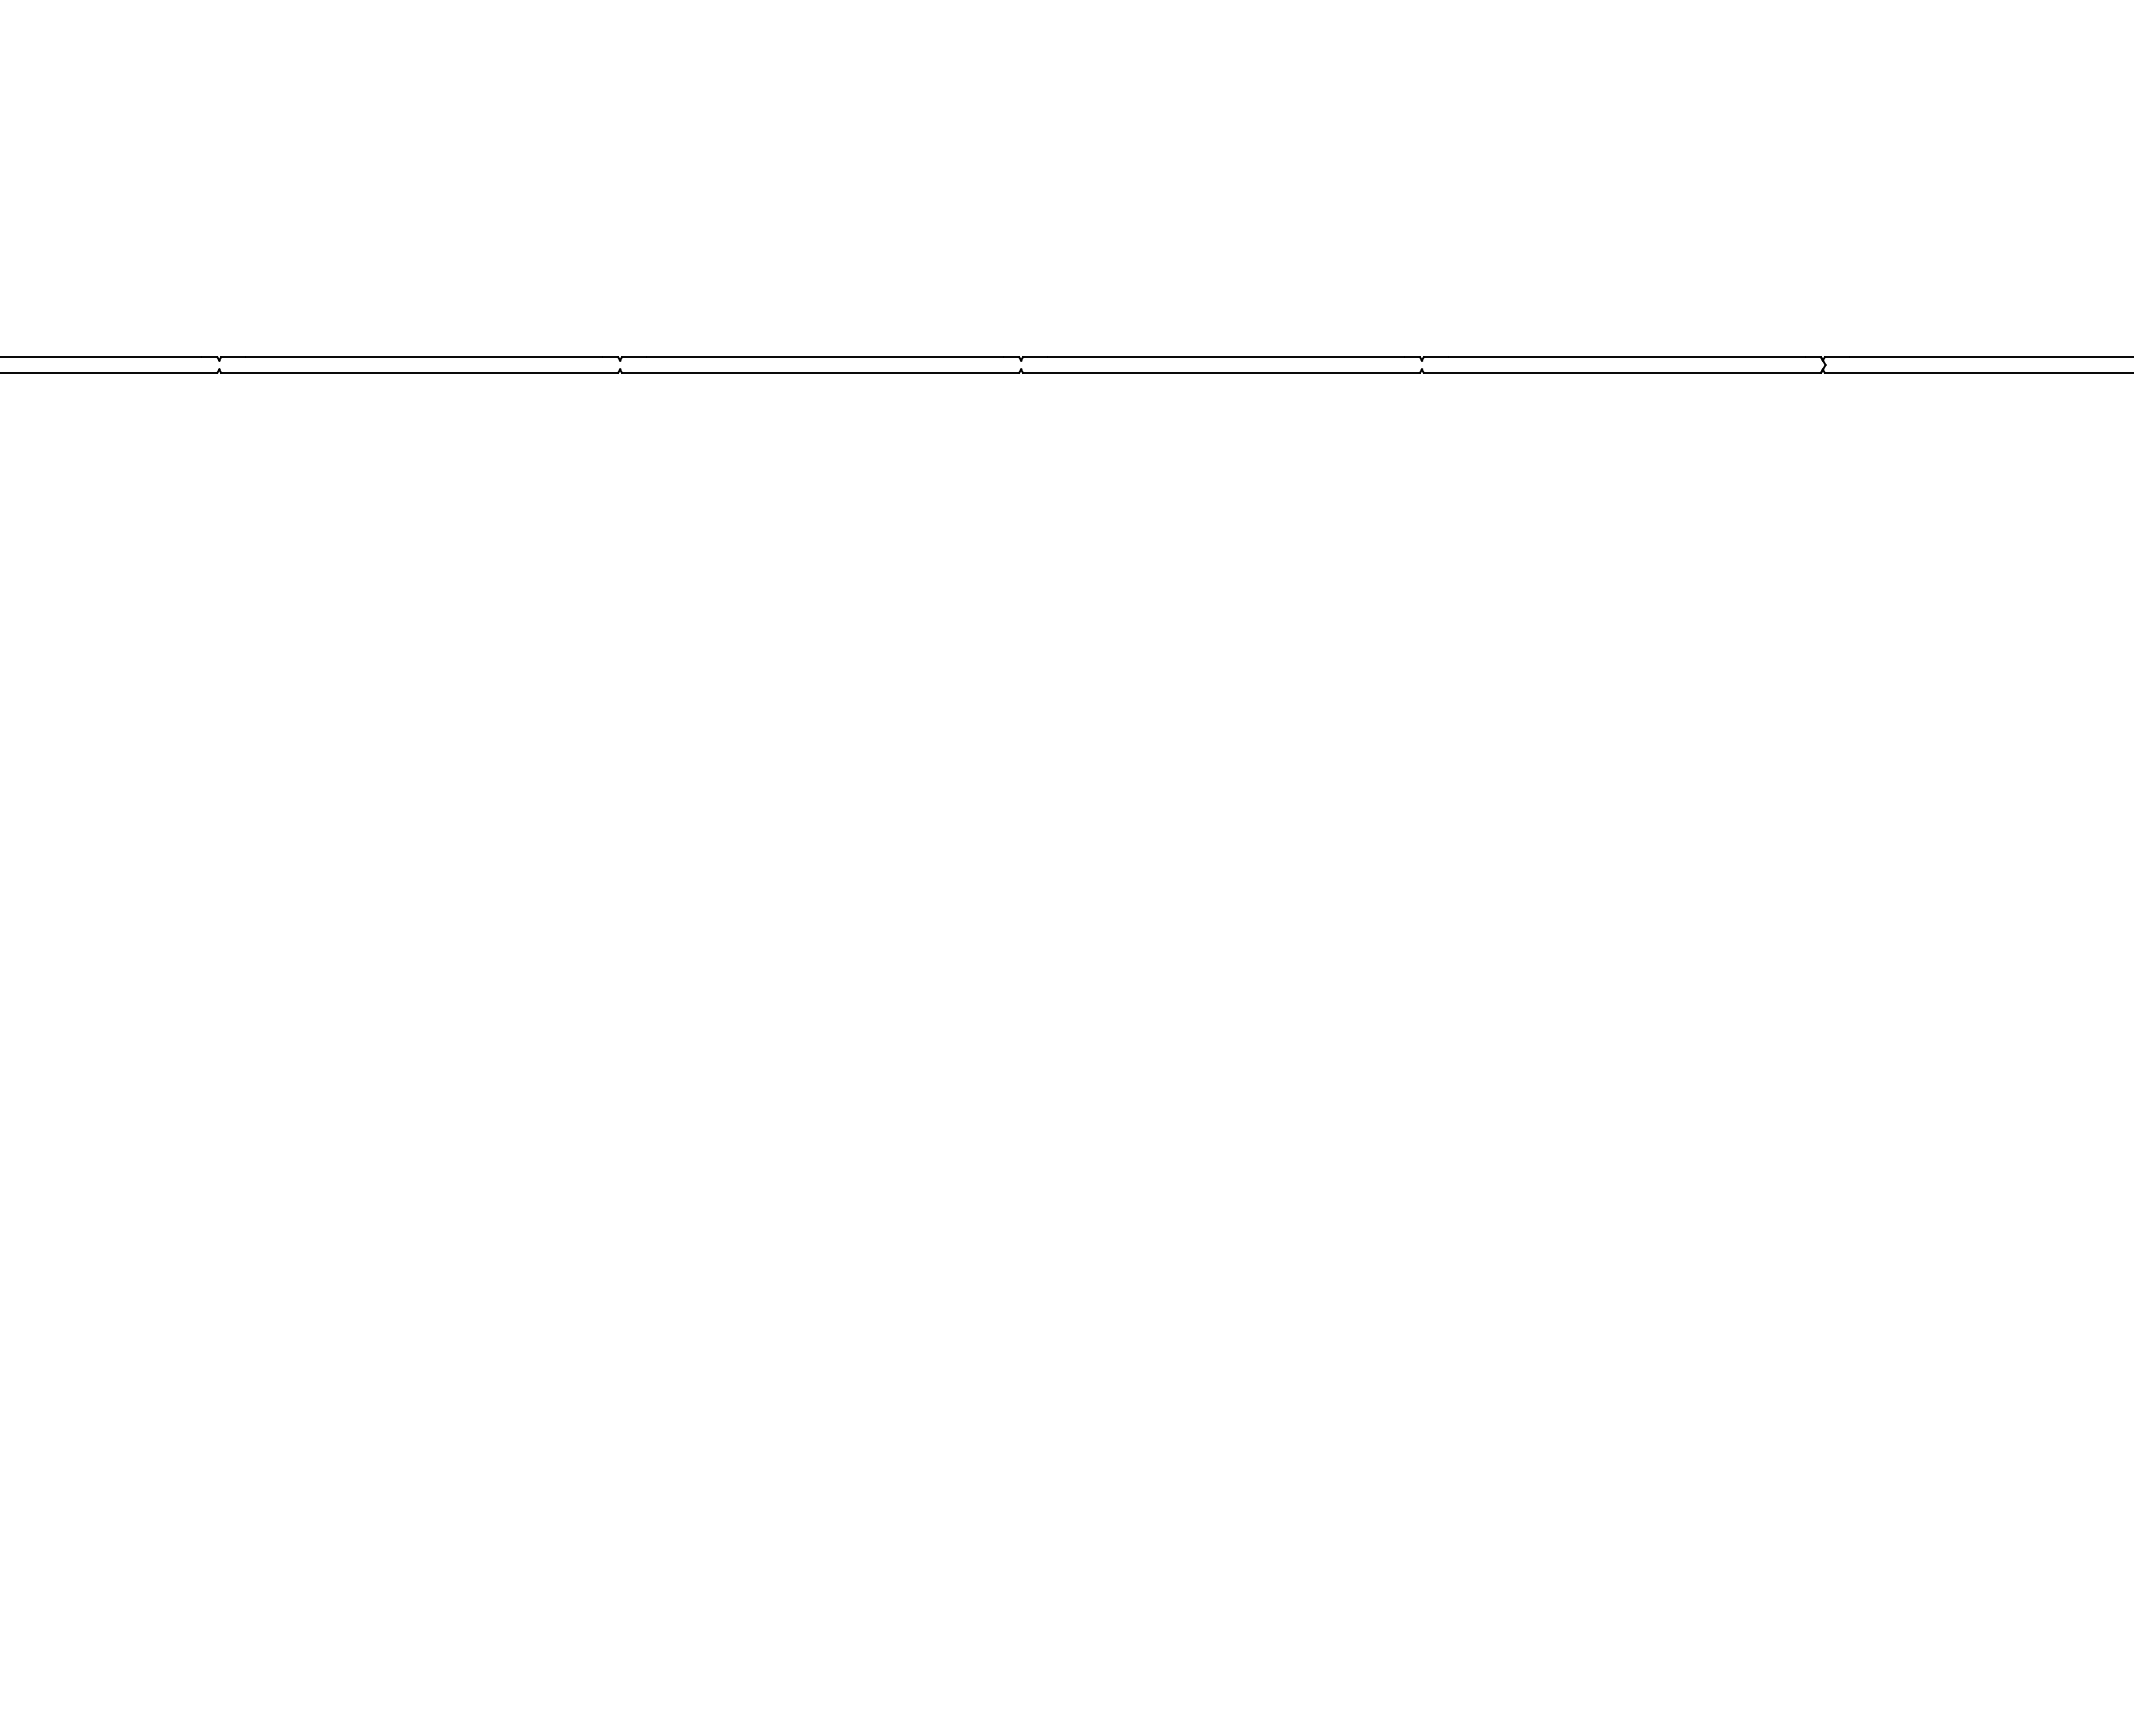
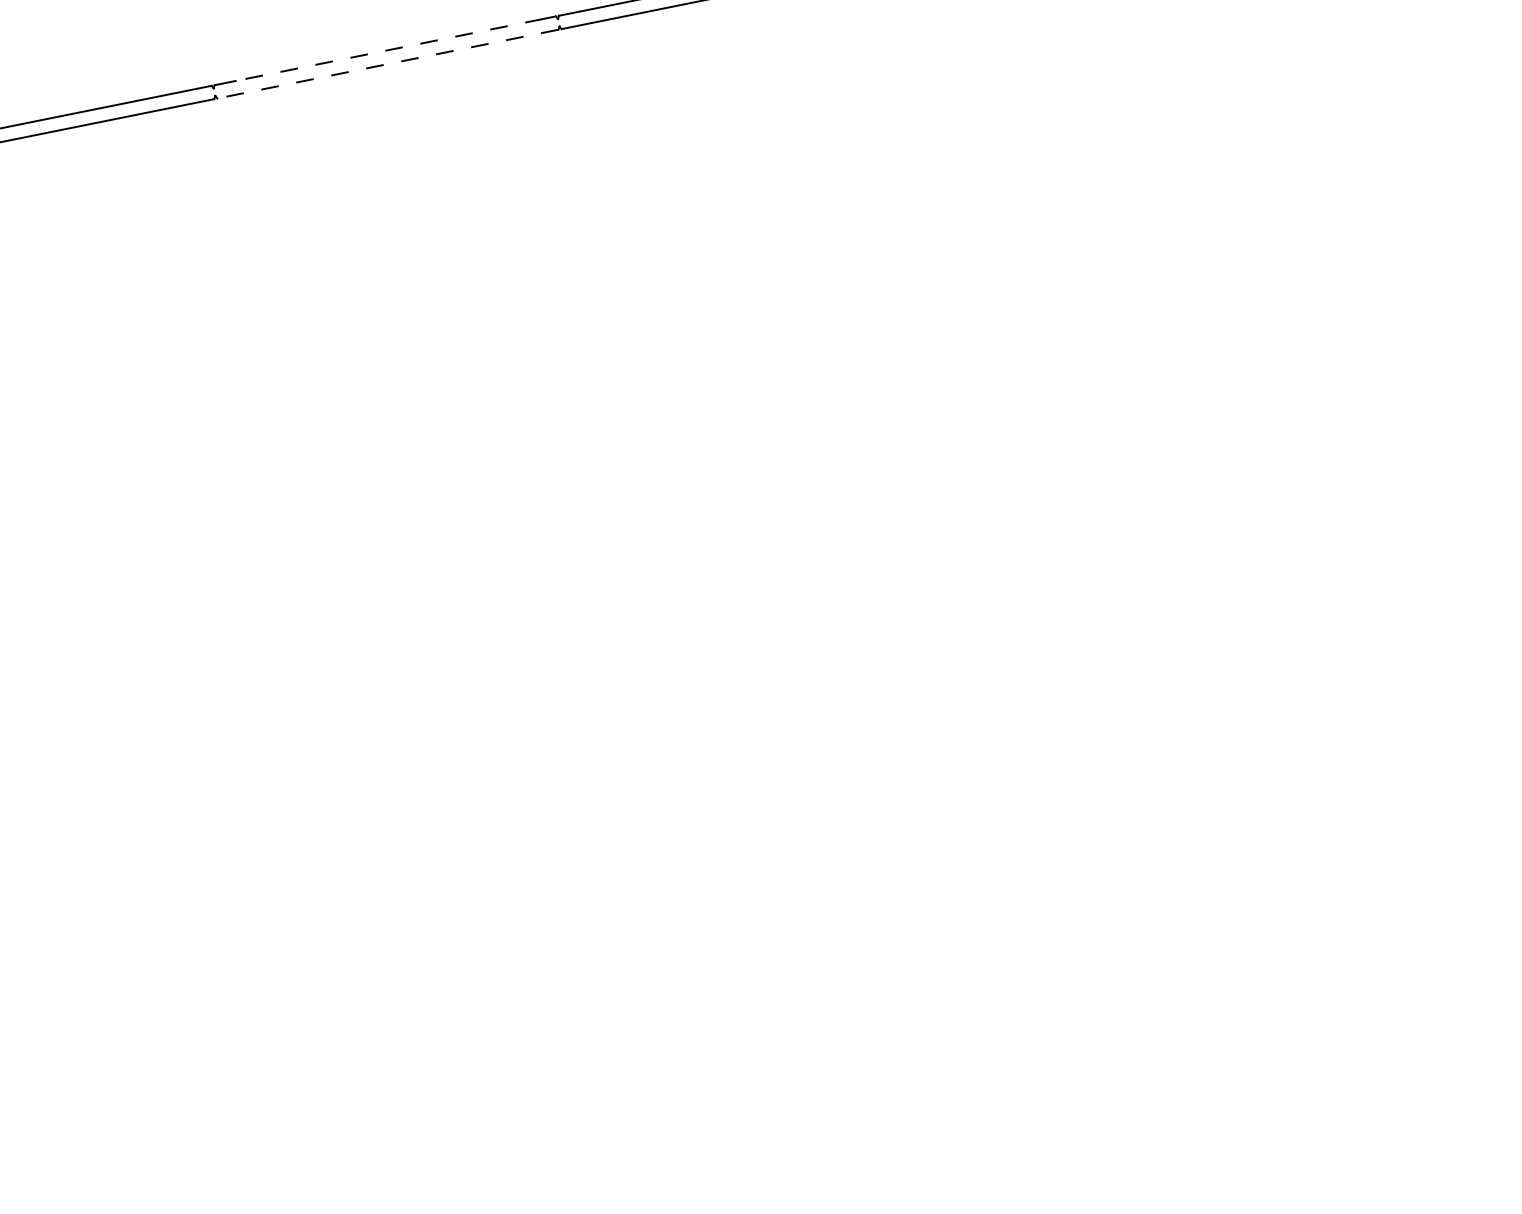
line: (825, 357) -> (389, 50), solid -> dashed
line: (820, 372) -> (387, 63), solid -> dashed

